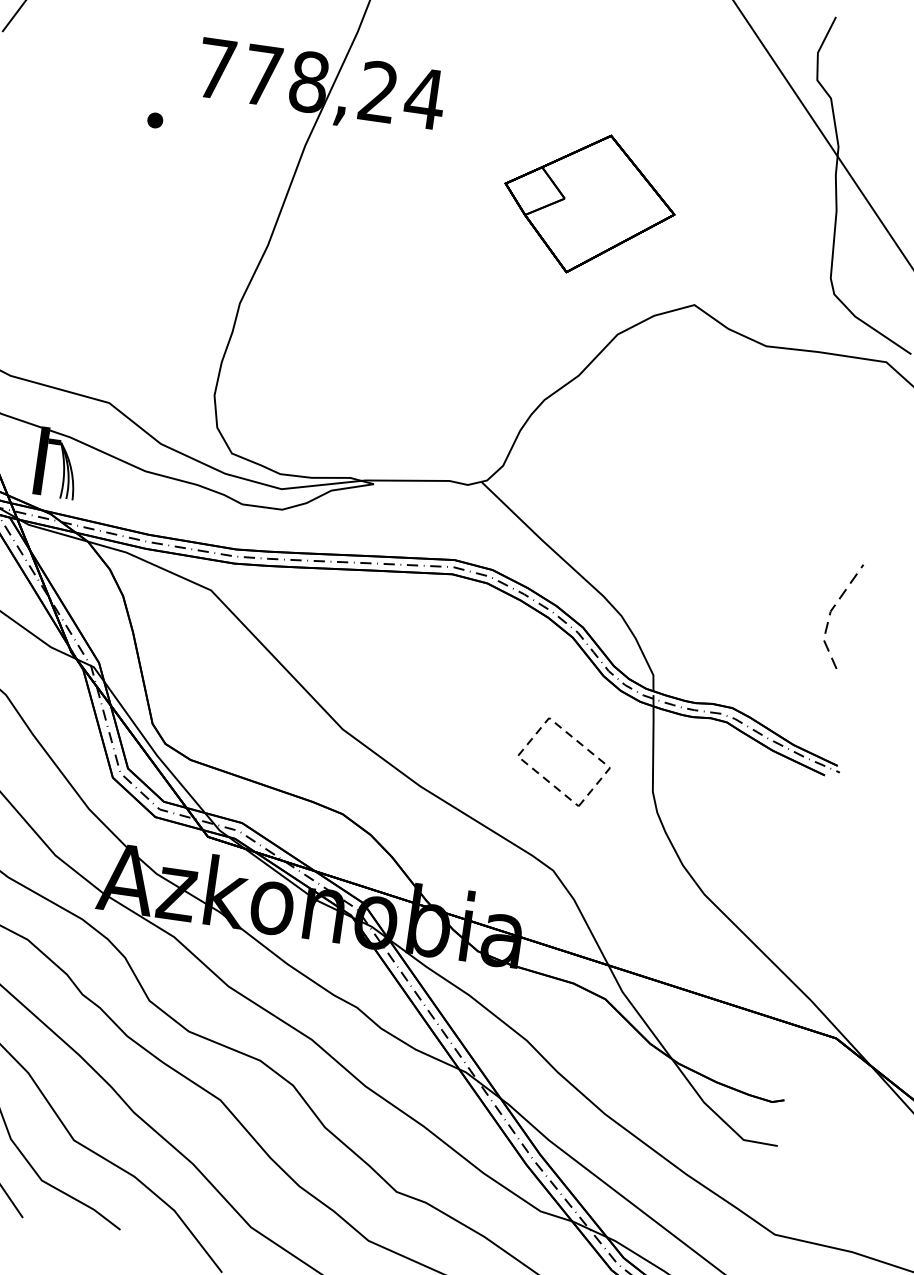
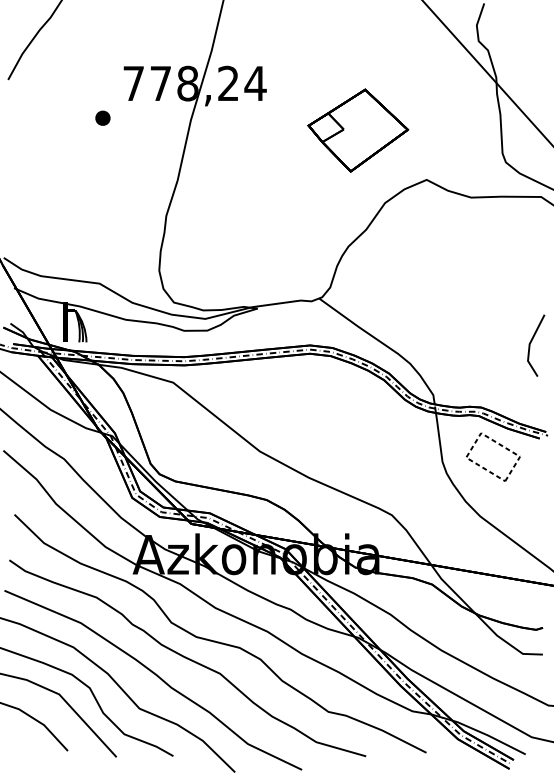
part: (154, 119) -> (102, 117), size x1.67
line: (830, 613) -> (529, 345), dashed -> solid
part: (577, 743) -> (499, 445), moved

